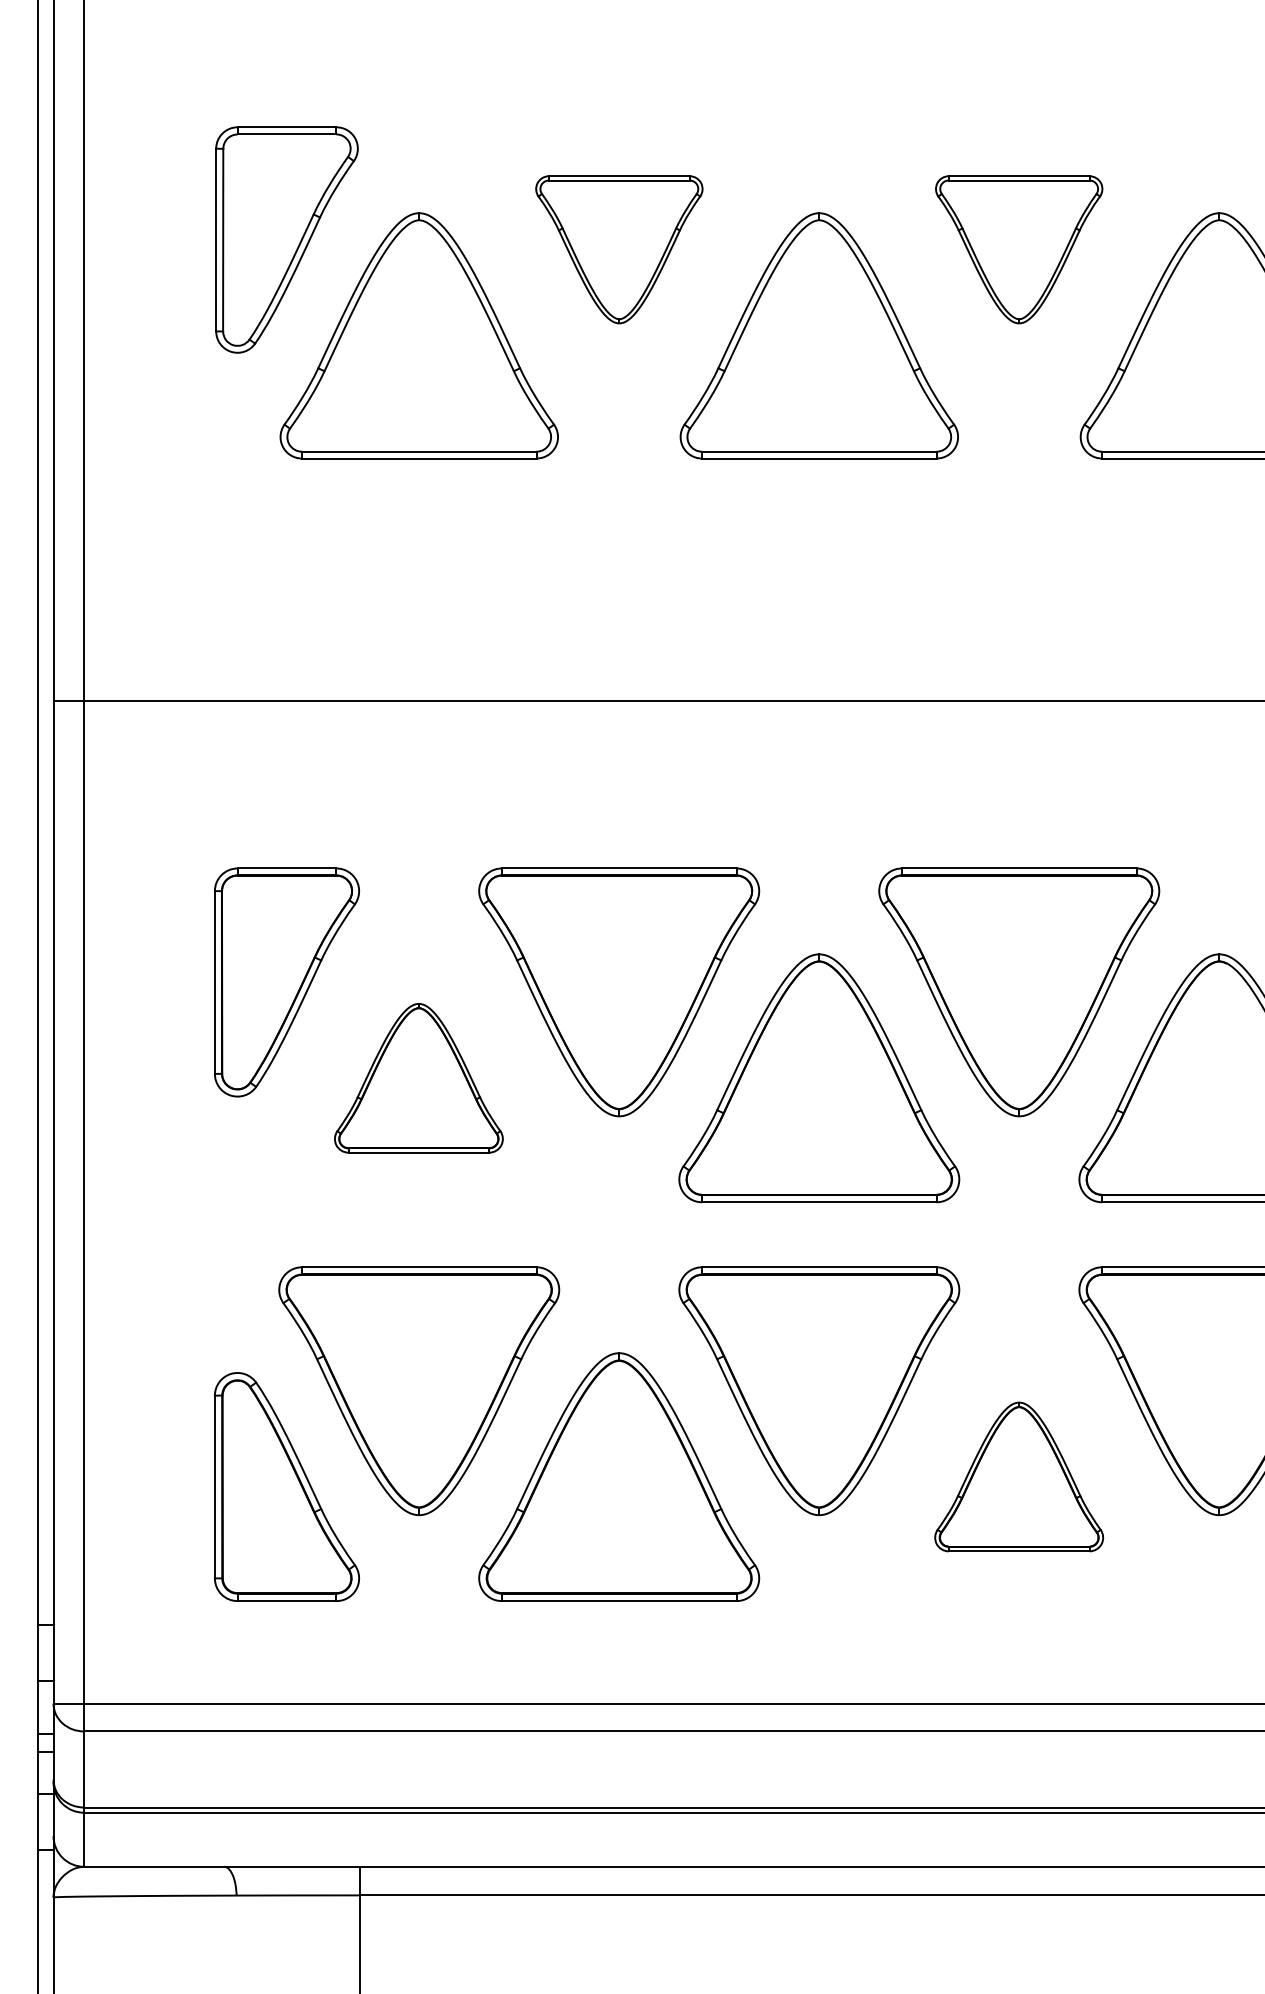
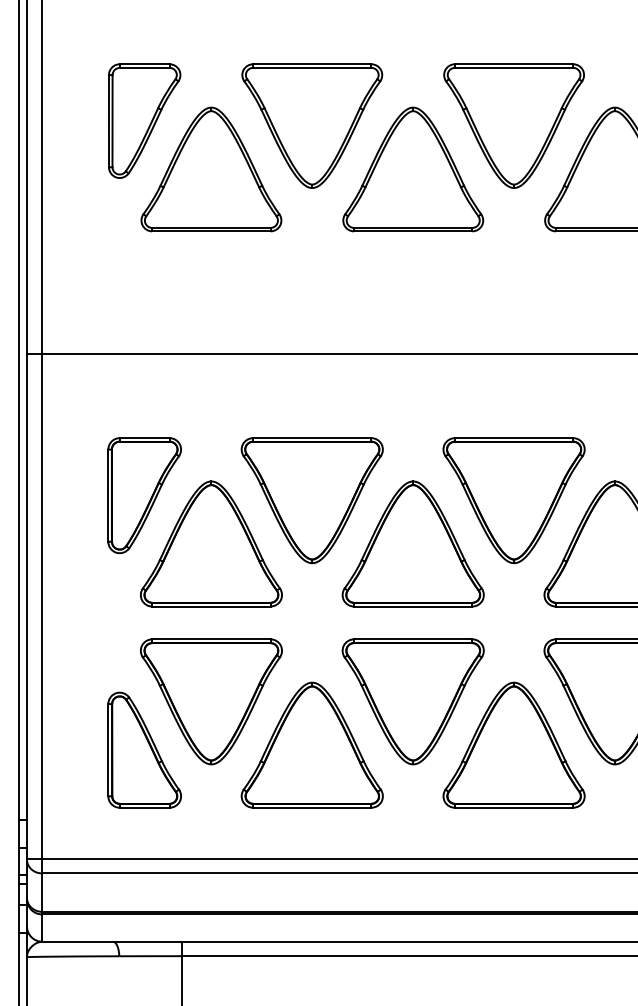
part: (619, 248) -> (312, 125), size x1.67
part: (1018, 248) -> (513, 125), size x1.67
part: (417, 1077) -> (210, 543), size x1.67
part: (1018, 1475) -> (513, 744), size x1.67

